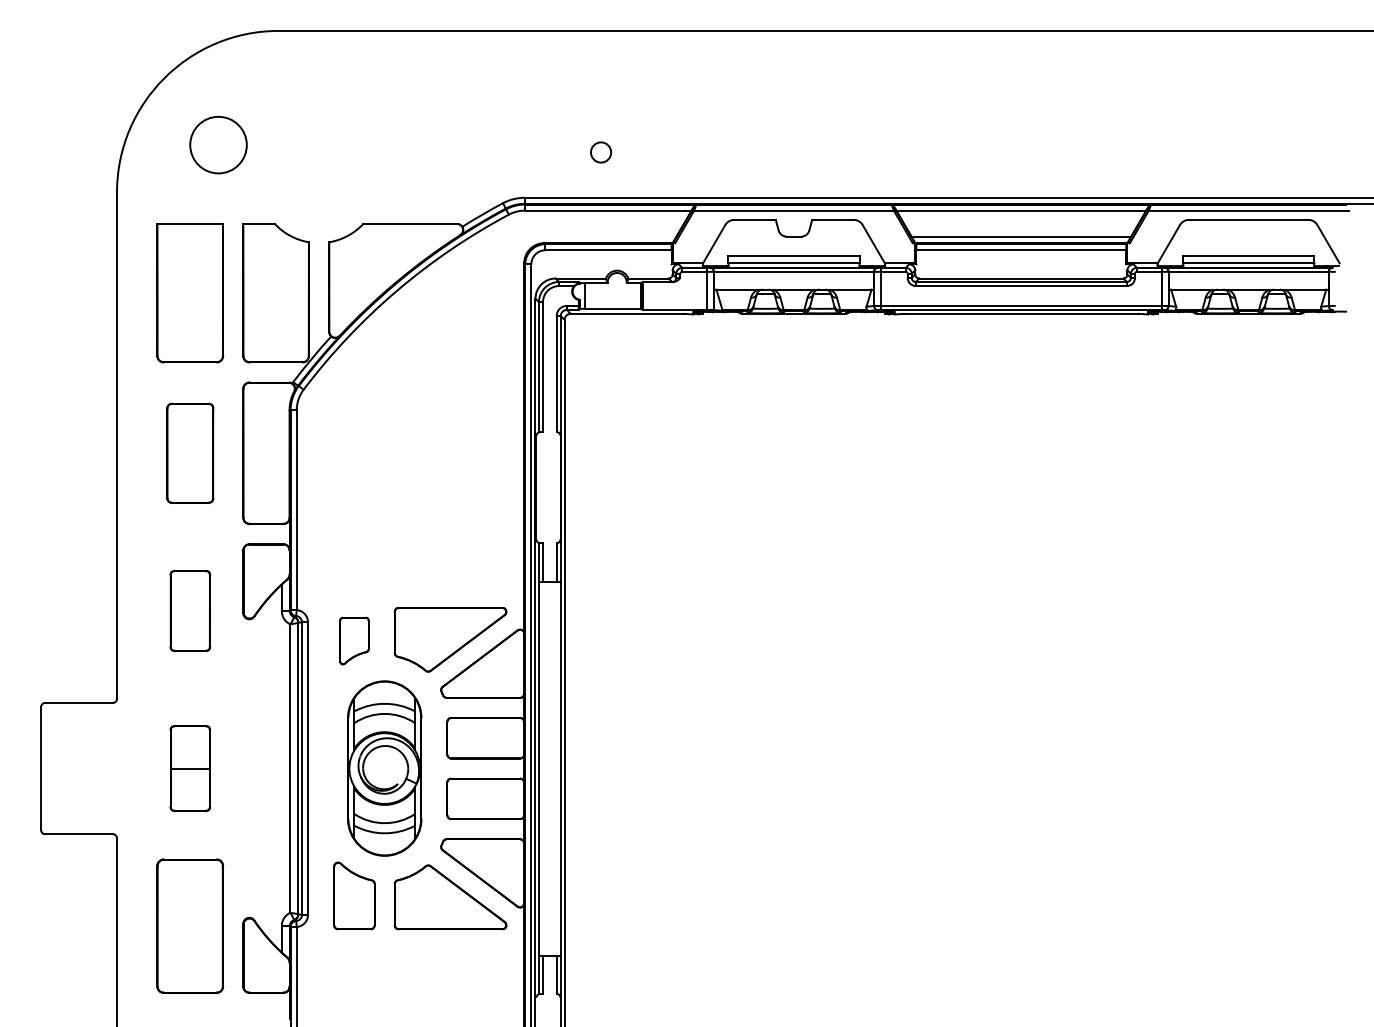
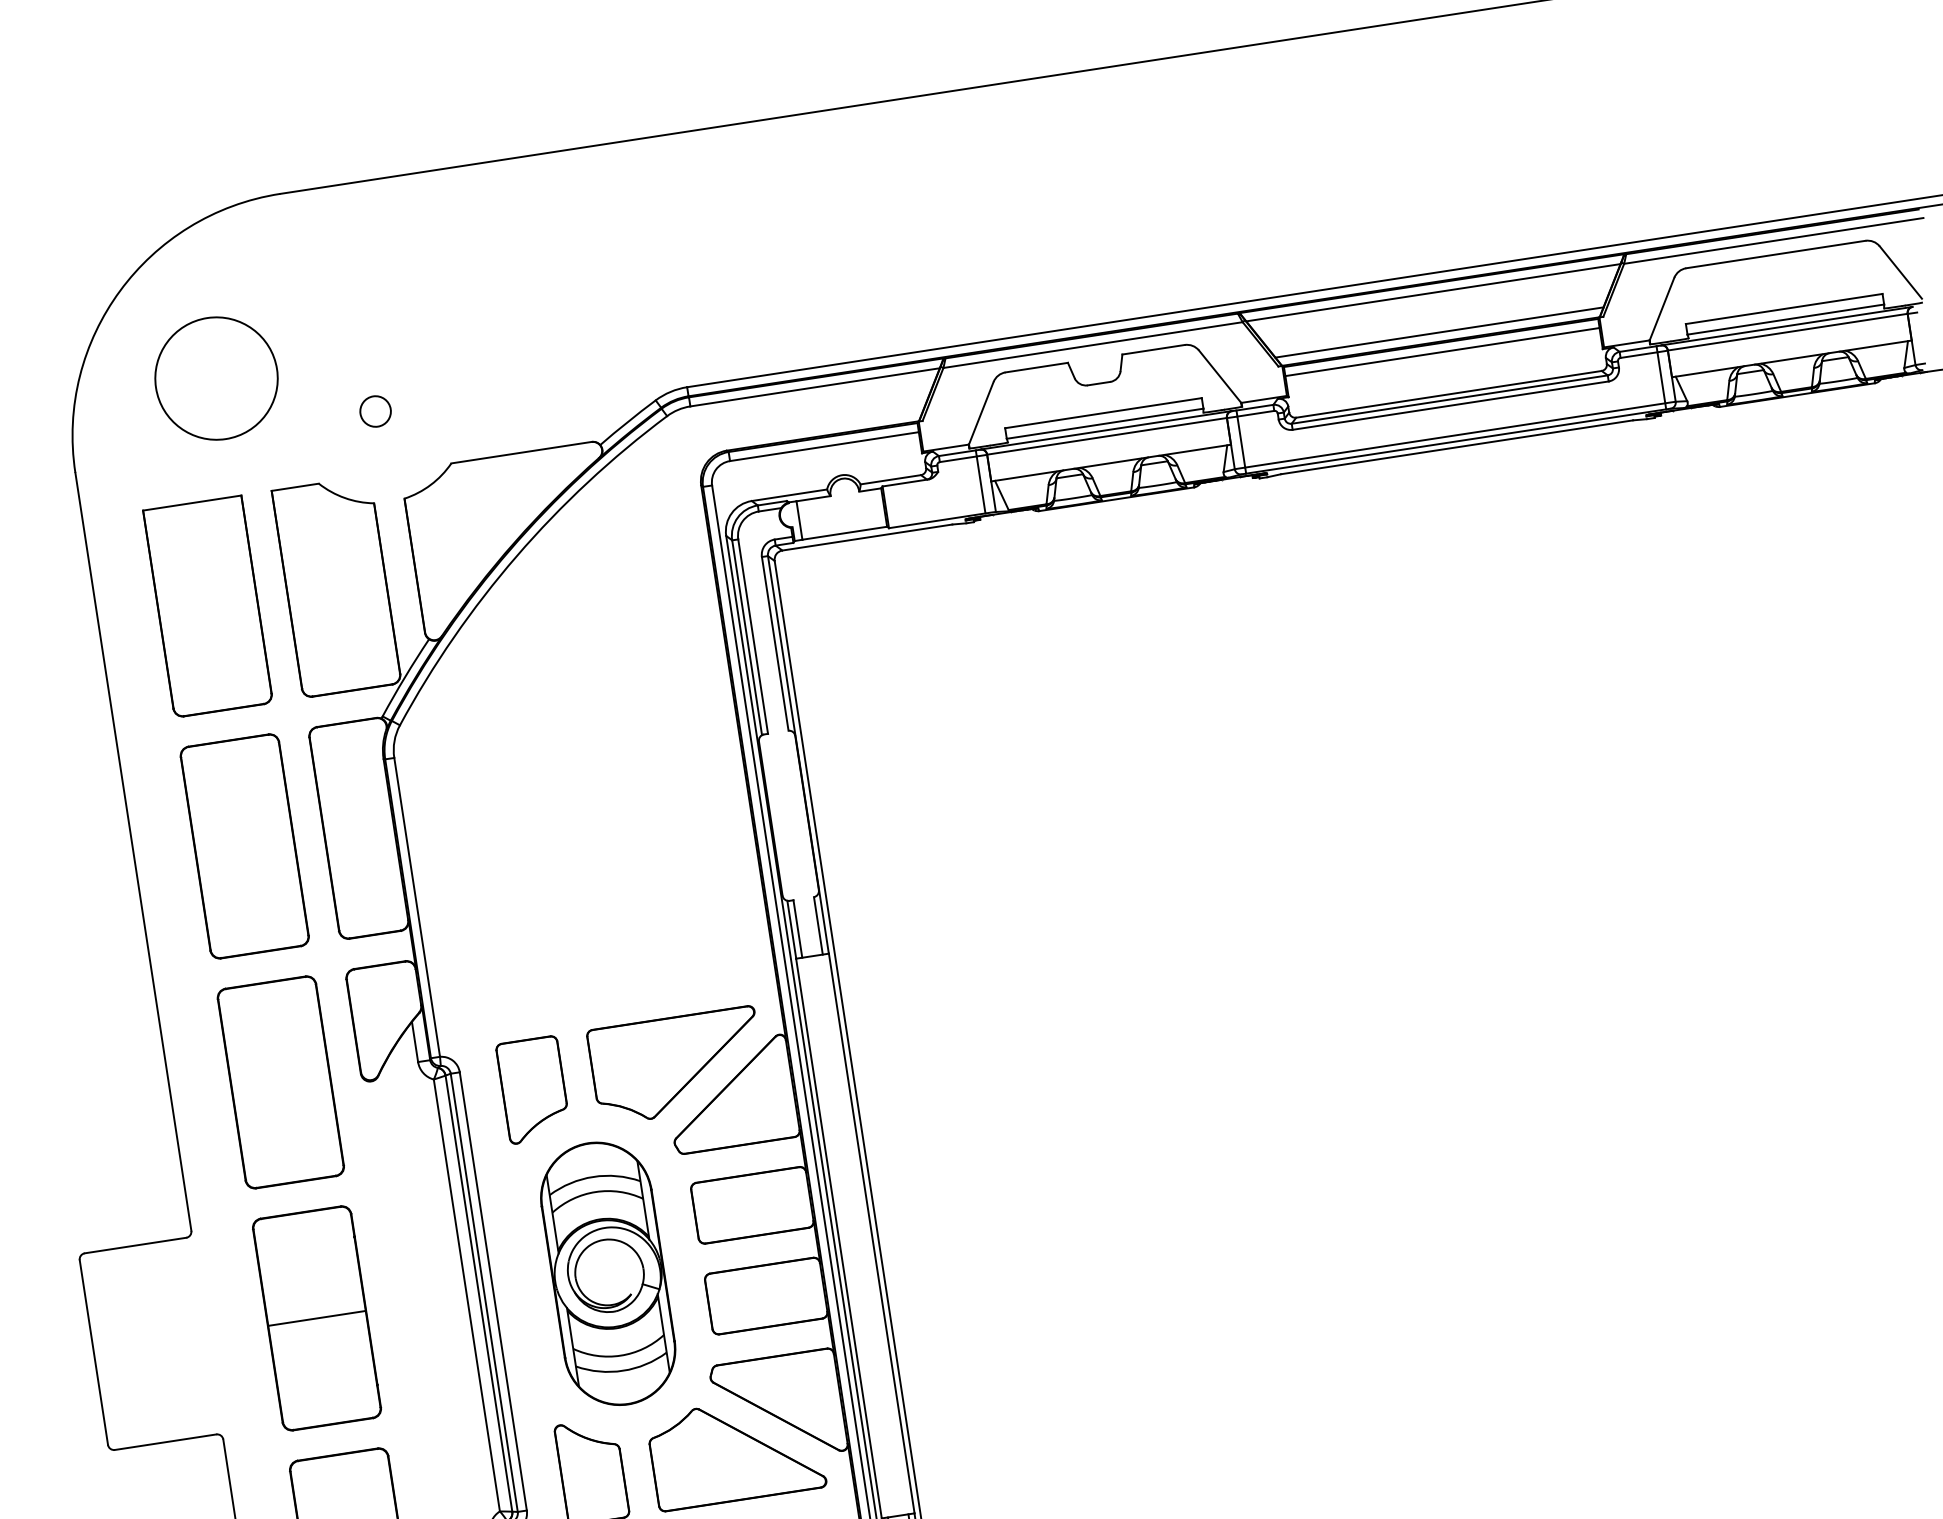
circle: (218, 144) -> (216, 377), size x1.43
circle: (601, 152) -> (376, 411), moved
part: (190, 453) -> (245, 846), size x1.43
part: (190, 610) -> (281, 1081), size x1.67
part: (354, 640) -> (533, 1089), size x1.43
part: (190, 768) -> (317, 1318), size x1.67

